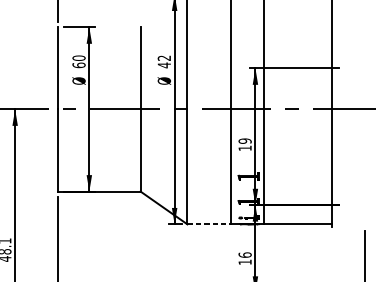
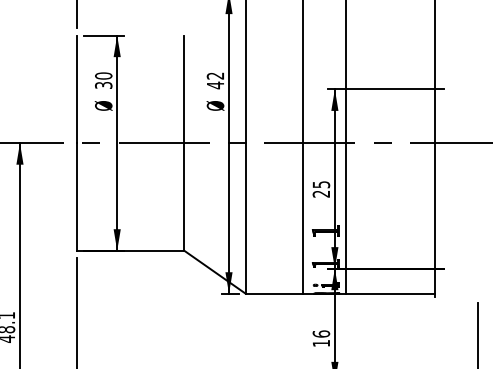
text: (78, 64) -> (103, 84), 60 -> 30
text: (244, 144) -> (320, 189), 19 -> 25
line: (209, 224) -> (274, 293), dashed -> solid

